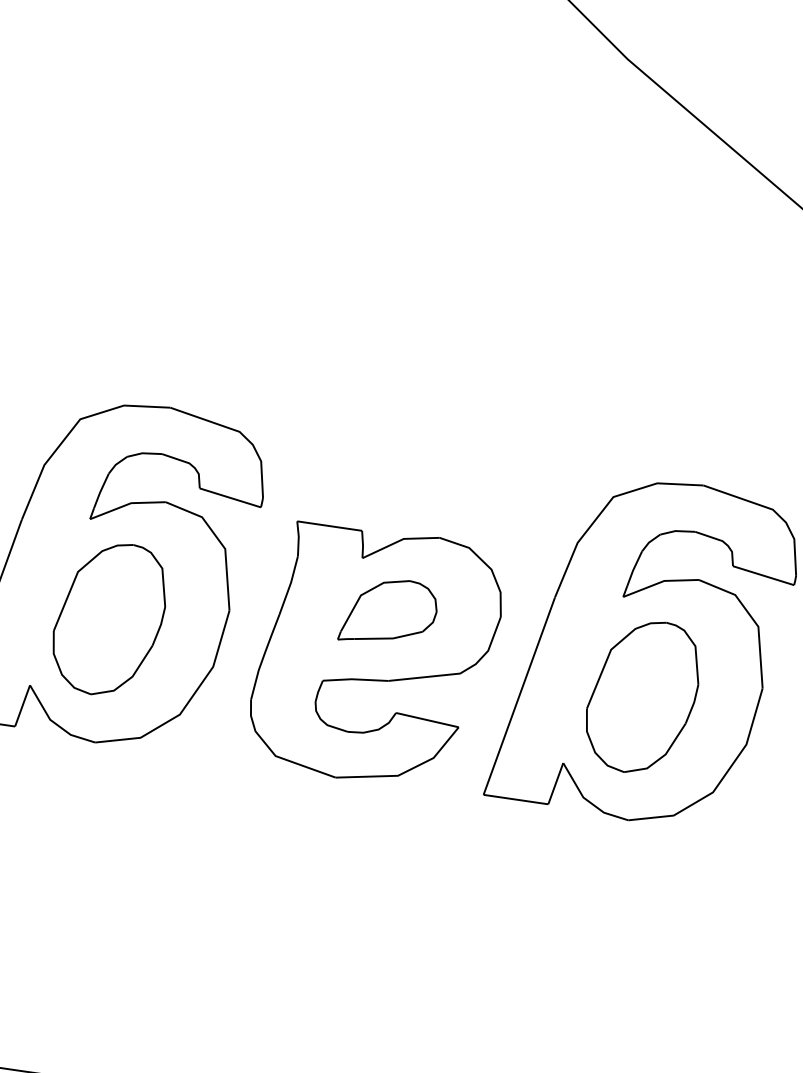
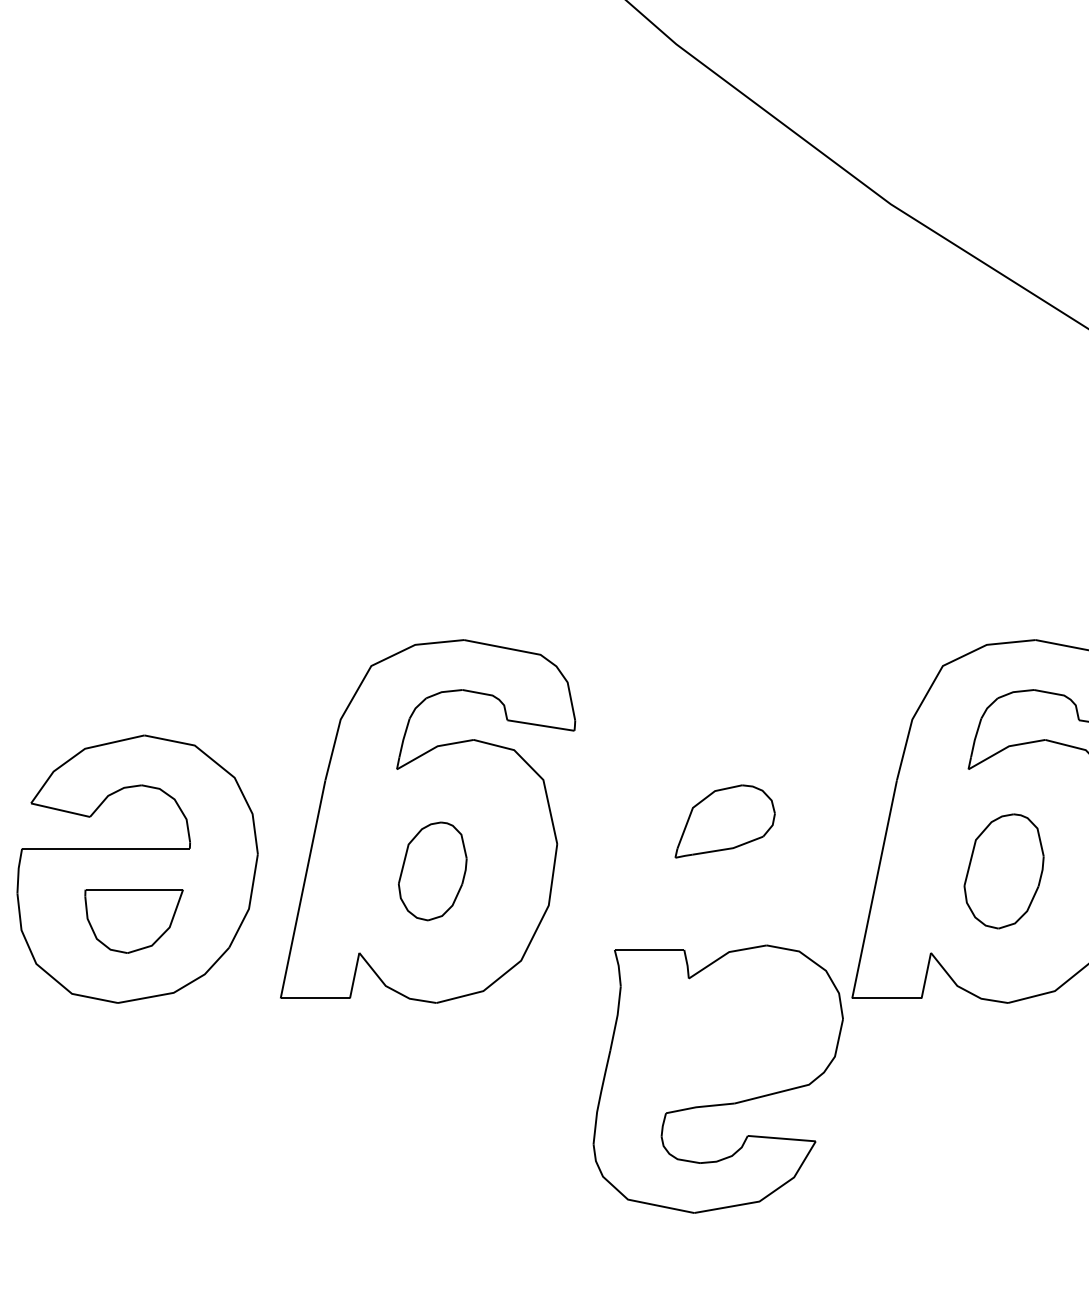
part: (109, 619) -> (432, 871), size x0.6
part: (375, 655) -> (717, 1078), moved
part: (642, 697) -> (1003, 871), size x0.7

